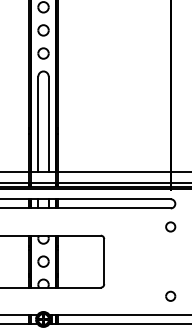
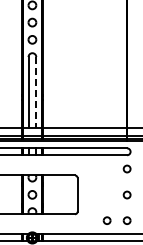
line: (49, 125) -> (36, 93), solid -> dashed
part: (169, 261) -> (126, 194), added
part: (142, 296) -> (106, 220), added

